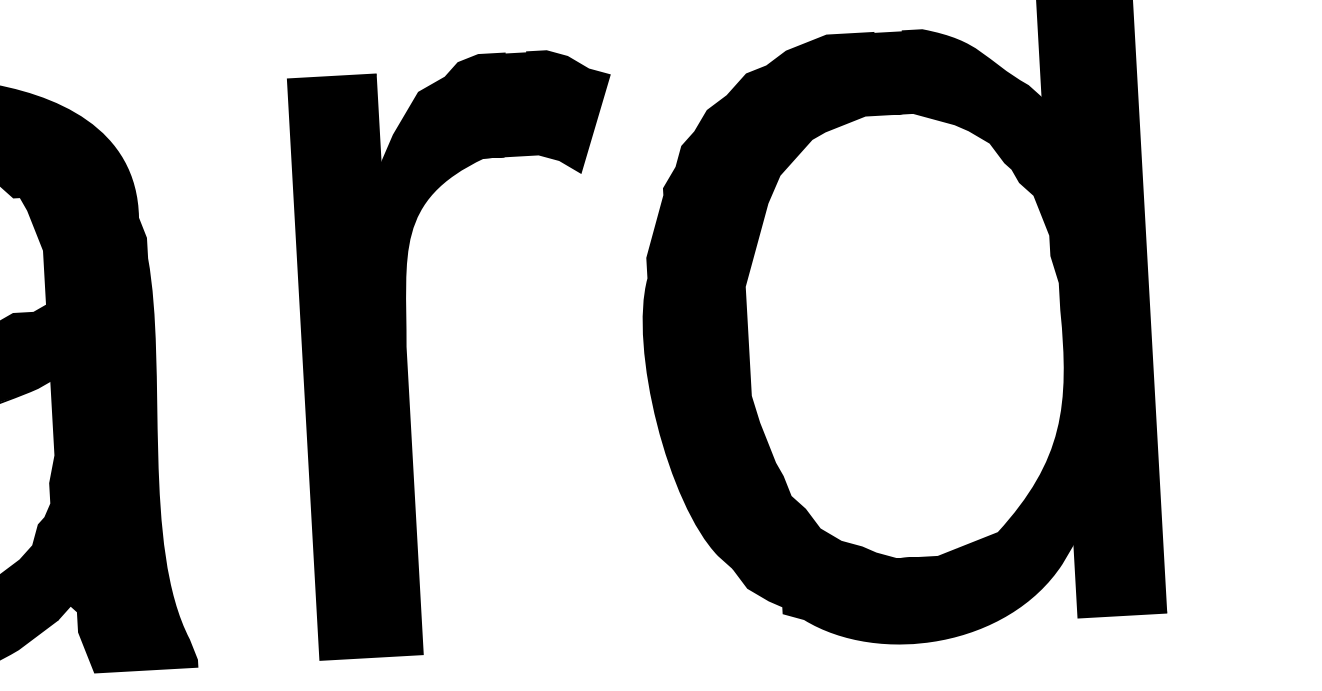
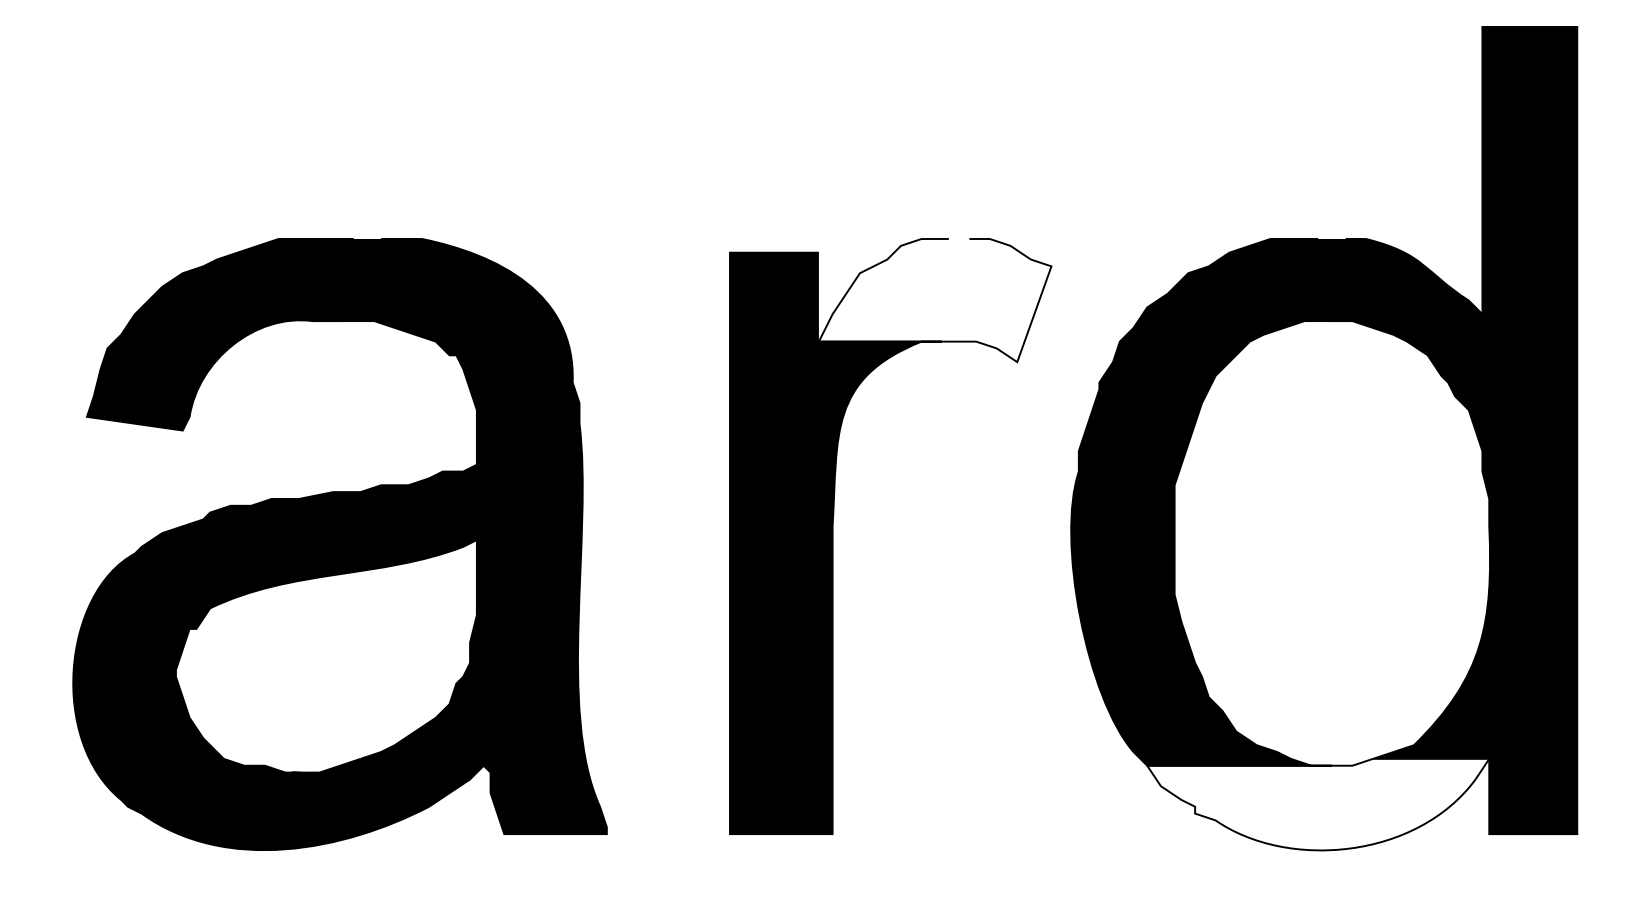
fill: (494, 115) -> (934, 300), removed
fill: (906, 597) -> (1318, 804), removed

